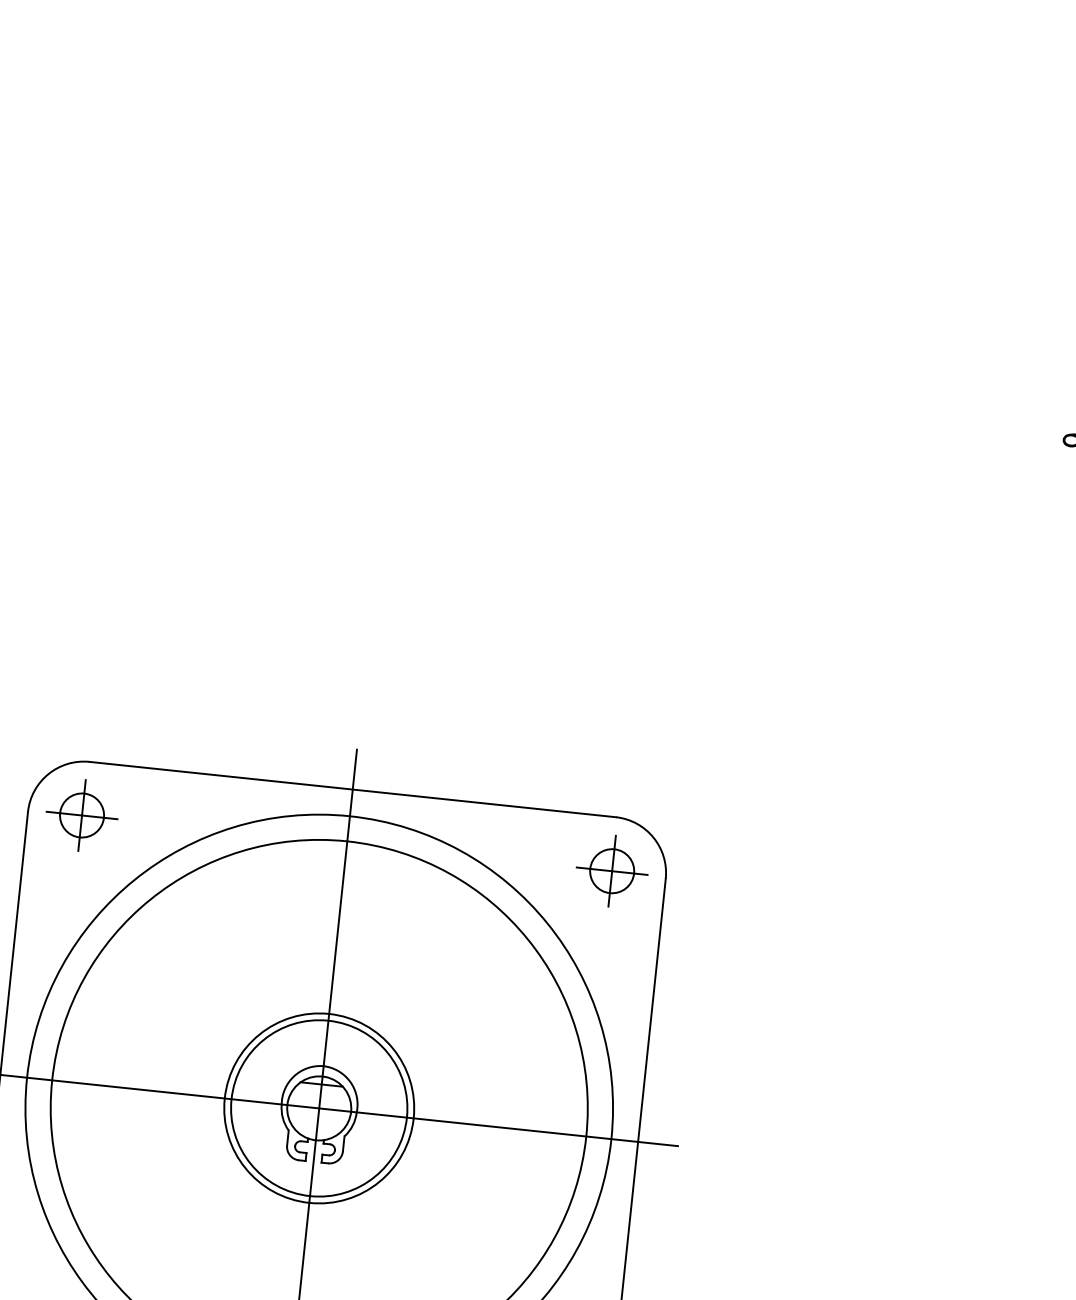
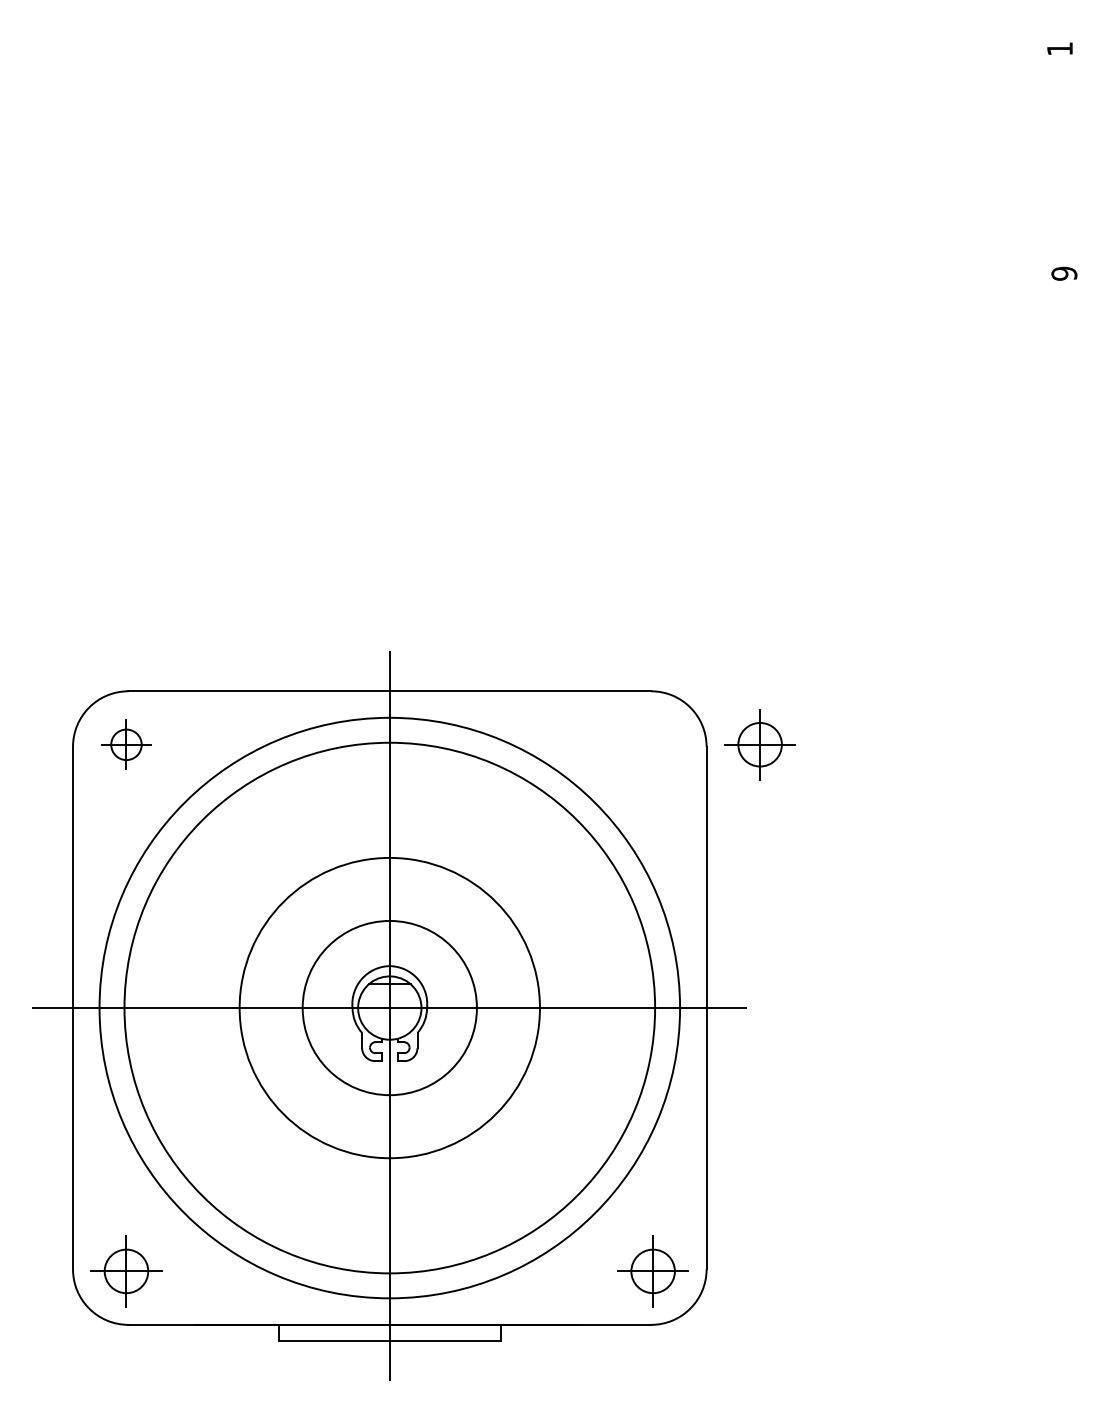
part: (82, 815) -> (126, 744), size x0.7
part: (611, 870) -> (759, 744), moved
circle: (318, 1107) -> (389, 1007), size x1.6

